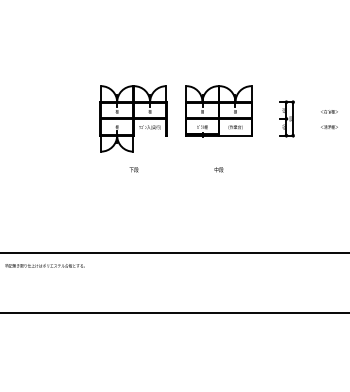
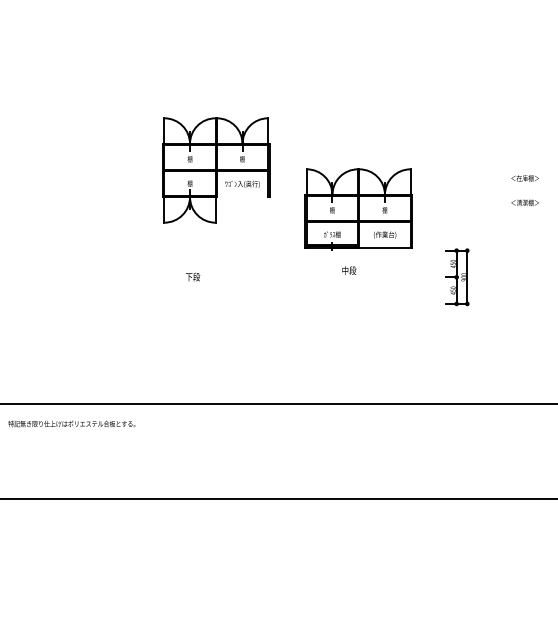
part: (218, 111) -> (357, 209), moved
part: (133, 118) -> (216, 169), moved
part: (286, 118) -> (456, 276), moved
text: (133, 169) -> (192, 276), moved

